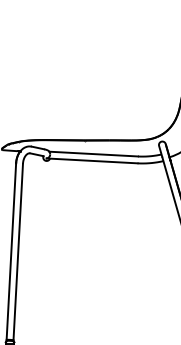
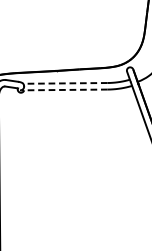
line: (93, 154) -> (65, 83), solid -> dashed
line: (91, 160) -> (63, 89), solid -> dashed

